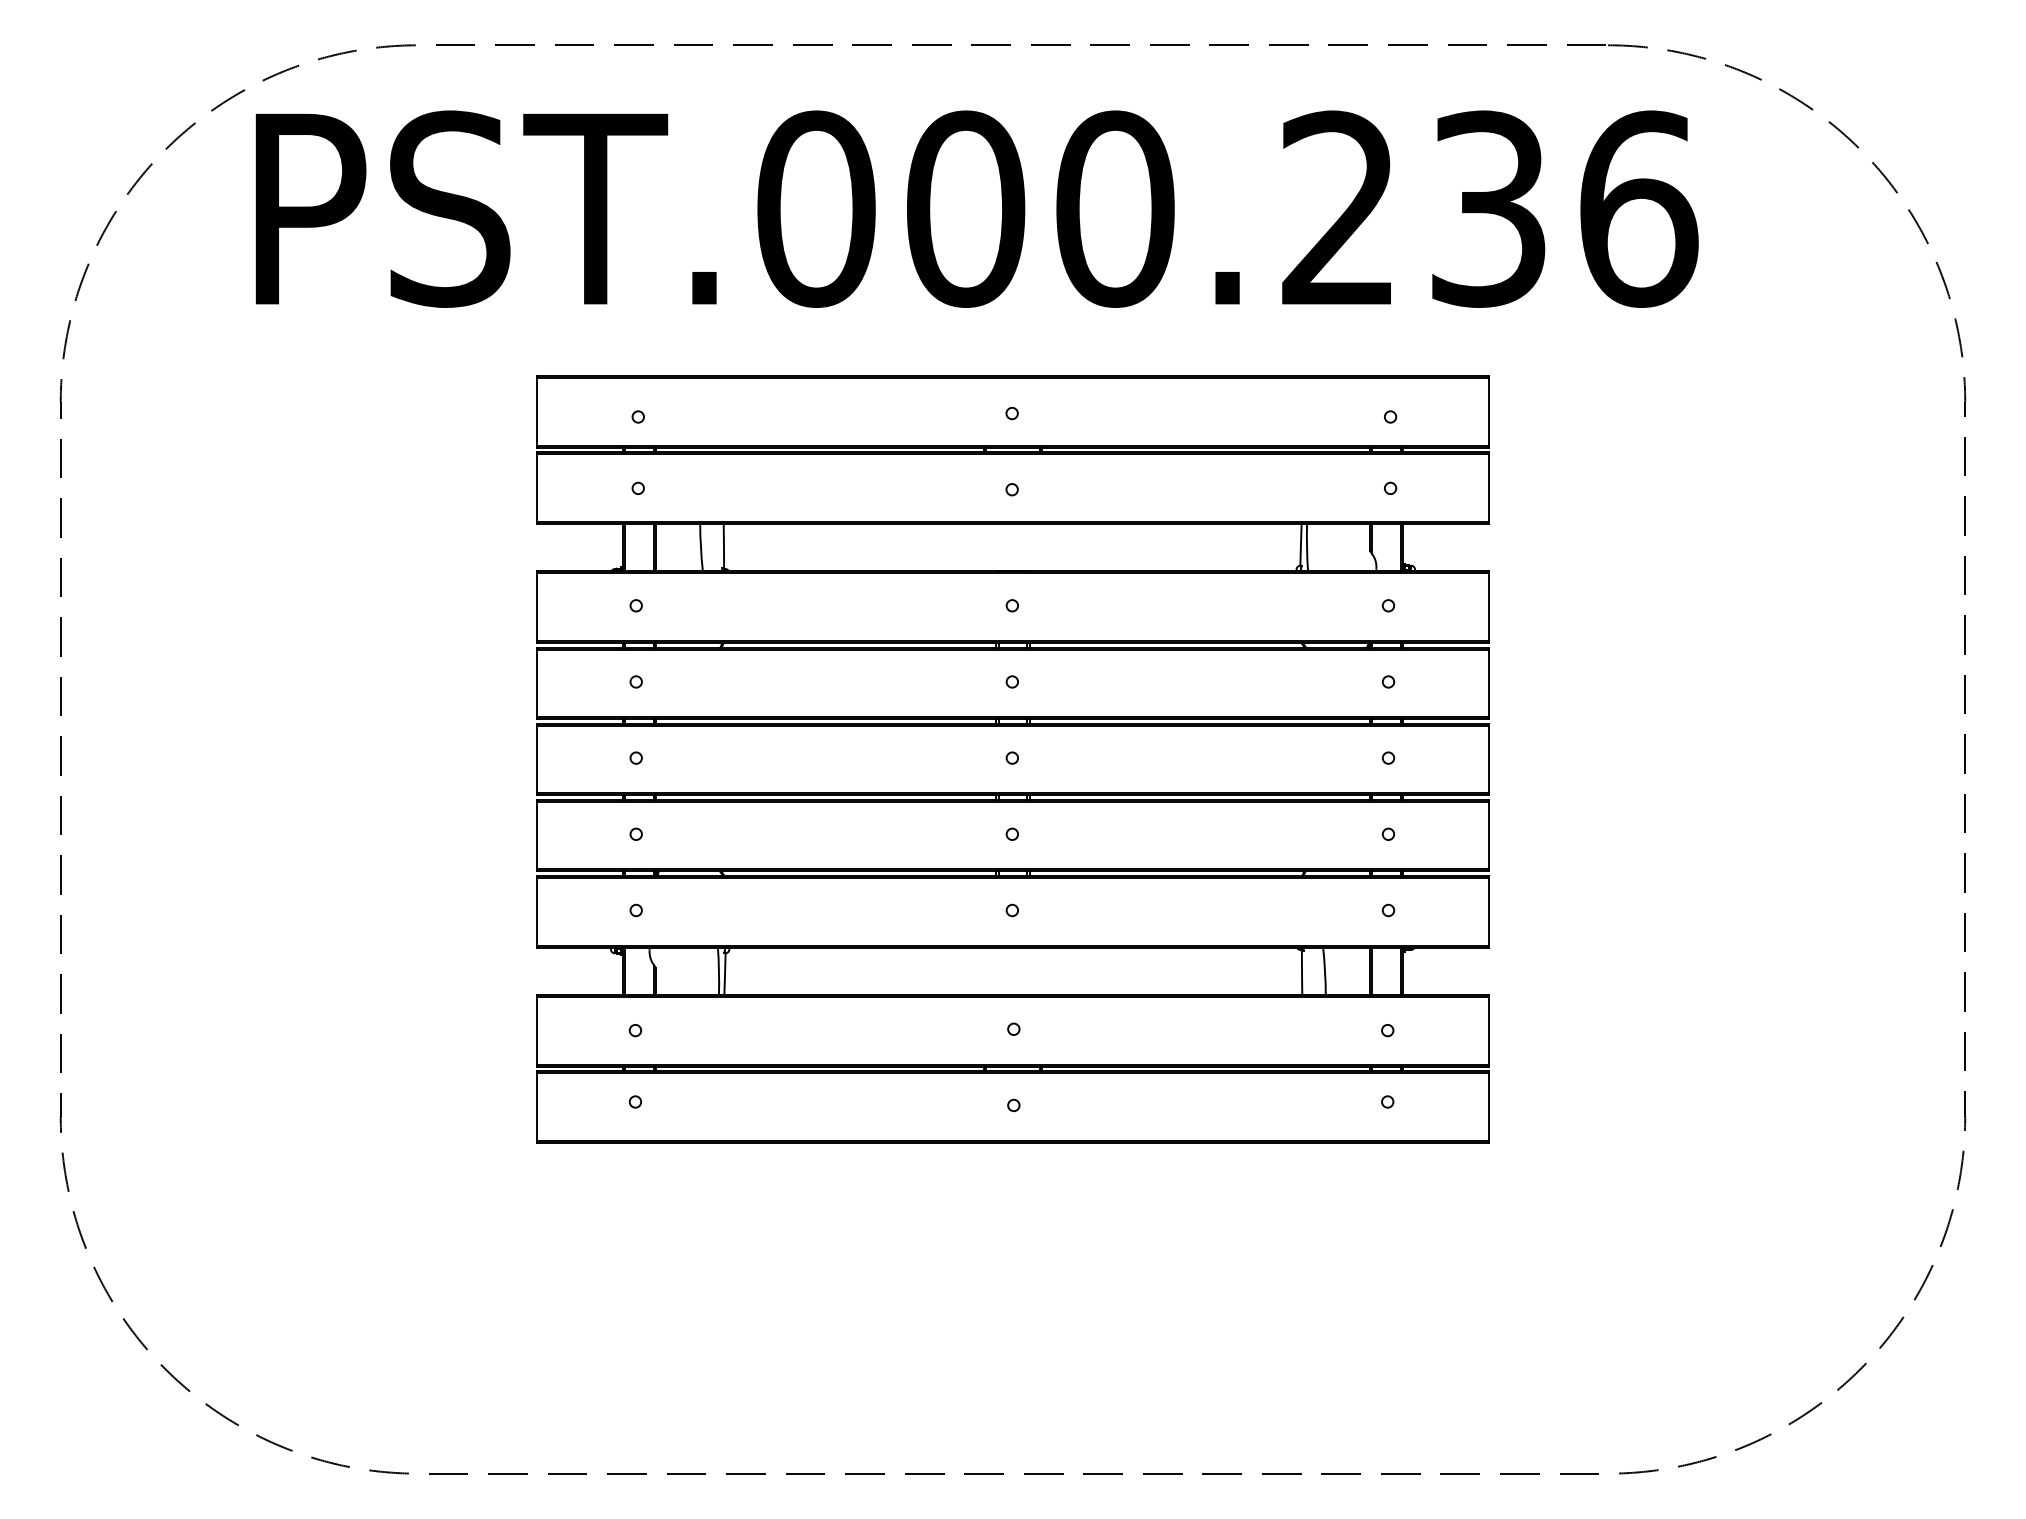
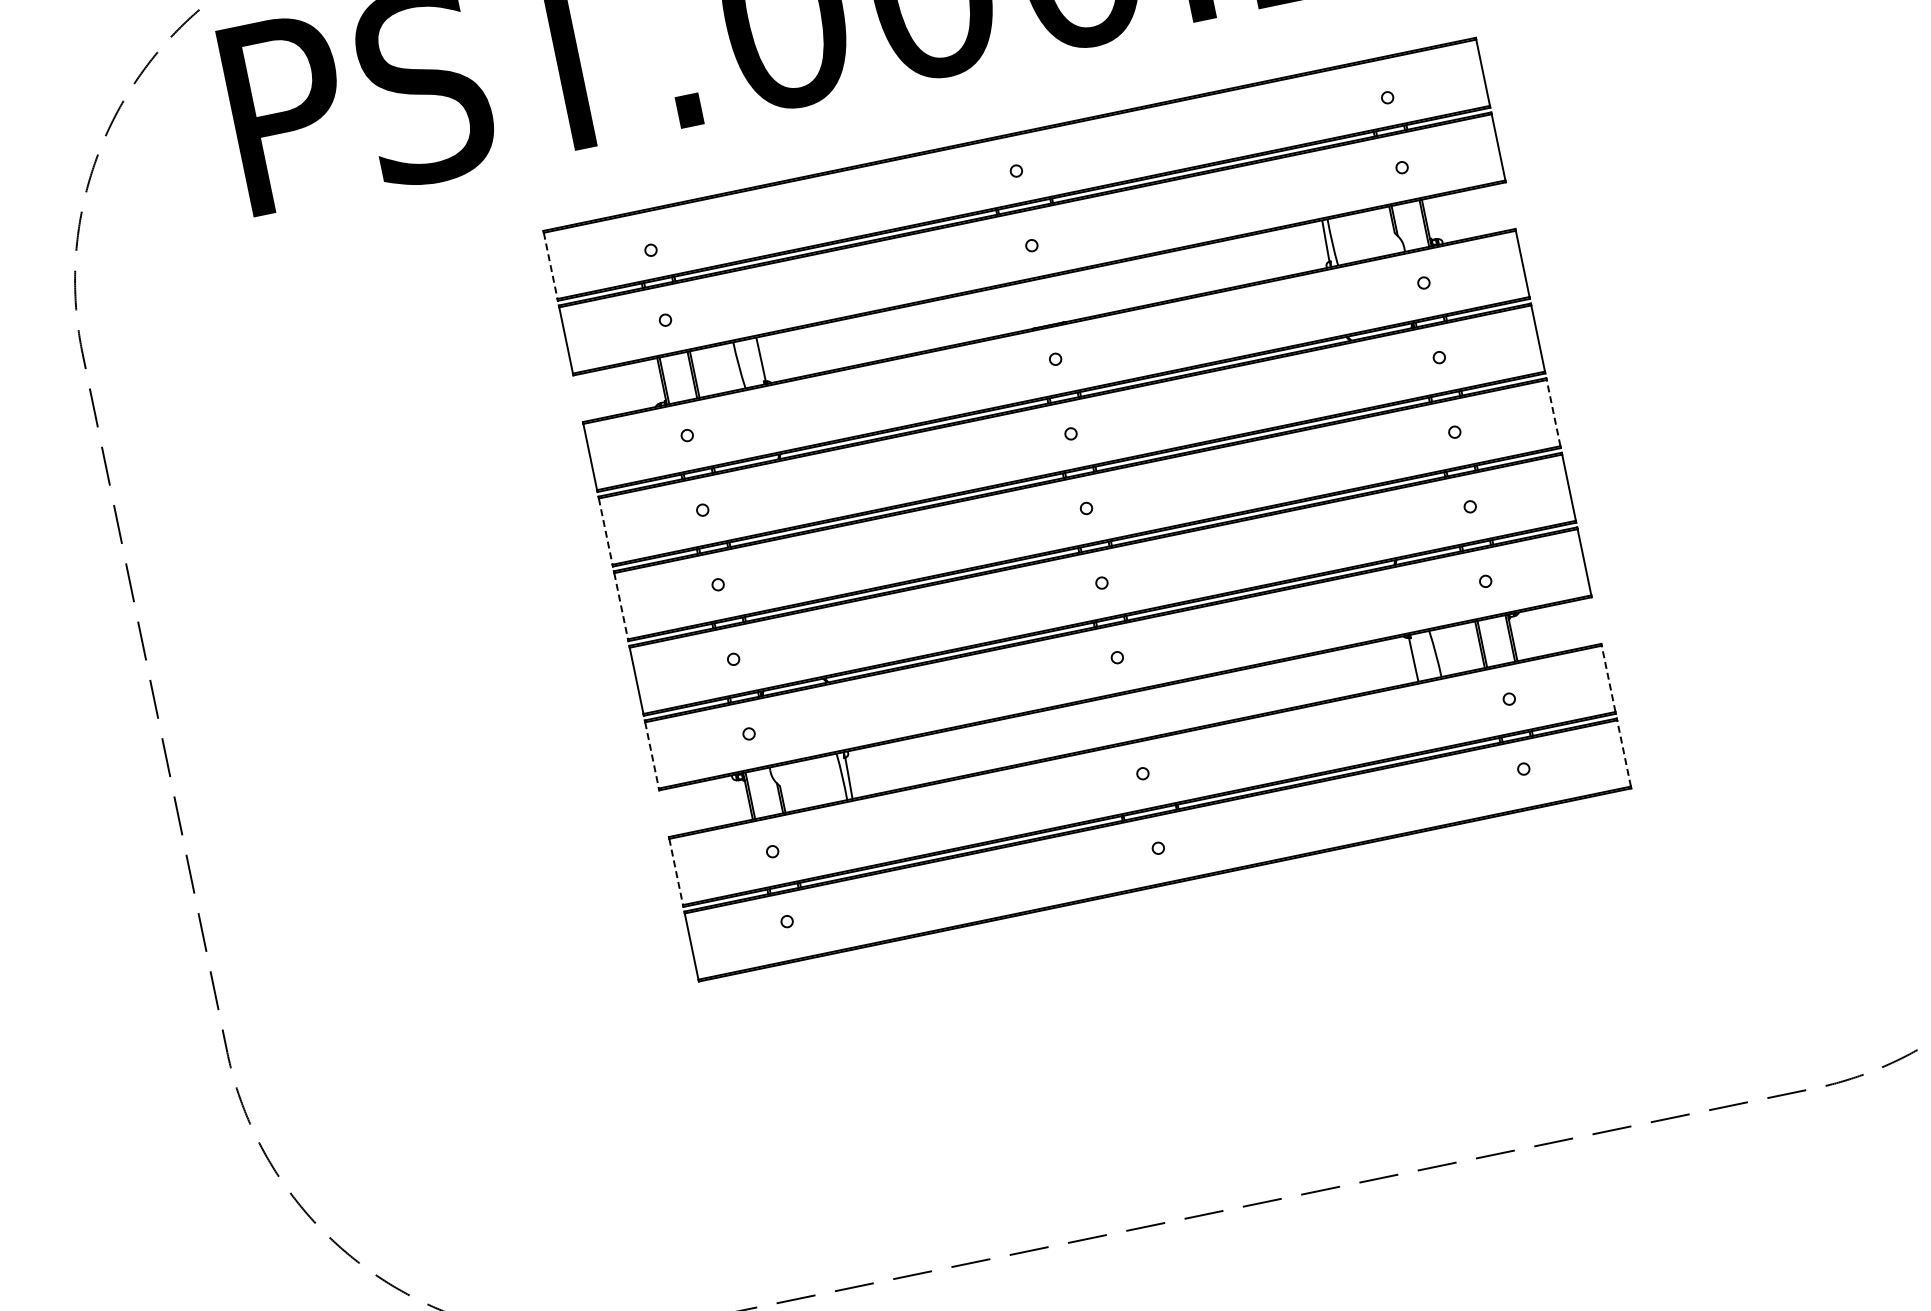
line: (536, 411) -> (550, 265), solid -> dashed
line: (536, 683) -> (605, 531), solid -> dashed
line: (536, 759) -> (620, 606), solid -> dashed
line: (1489, 759) -> (1553, 413), solid -> dashed
line: (536, 911) -> (651, 755), solid -> dashed
line: (536, 1030) -> (675, 871), solid -> dashed
line: (1489, 1030) -> (1608, 678), solid -> dashed
line: (1489, 1107) -> (1624, 753), solid -> dashed

